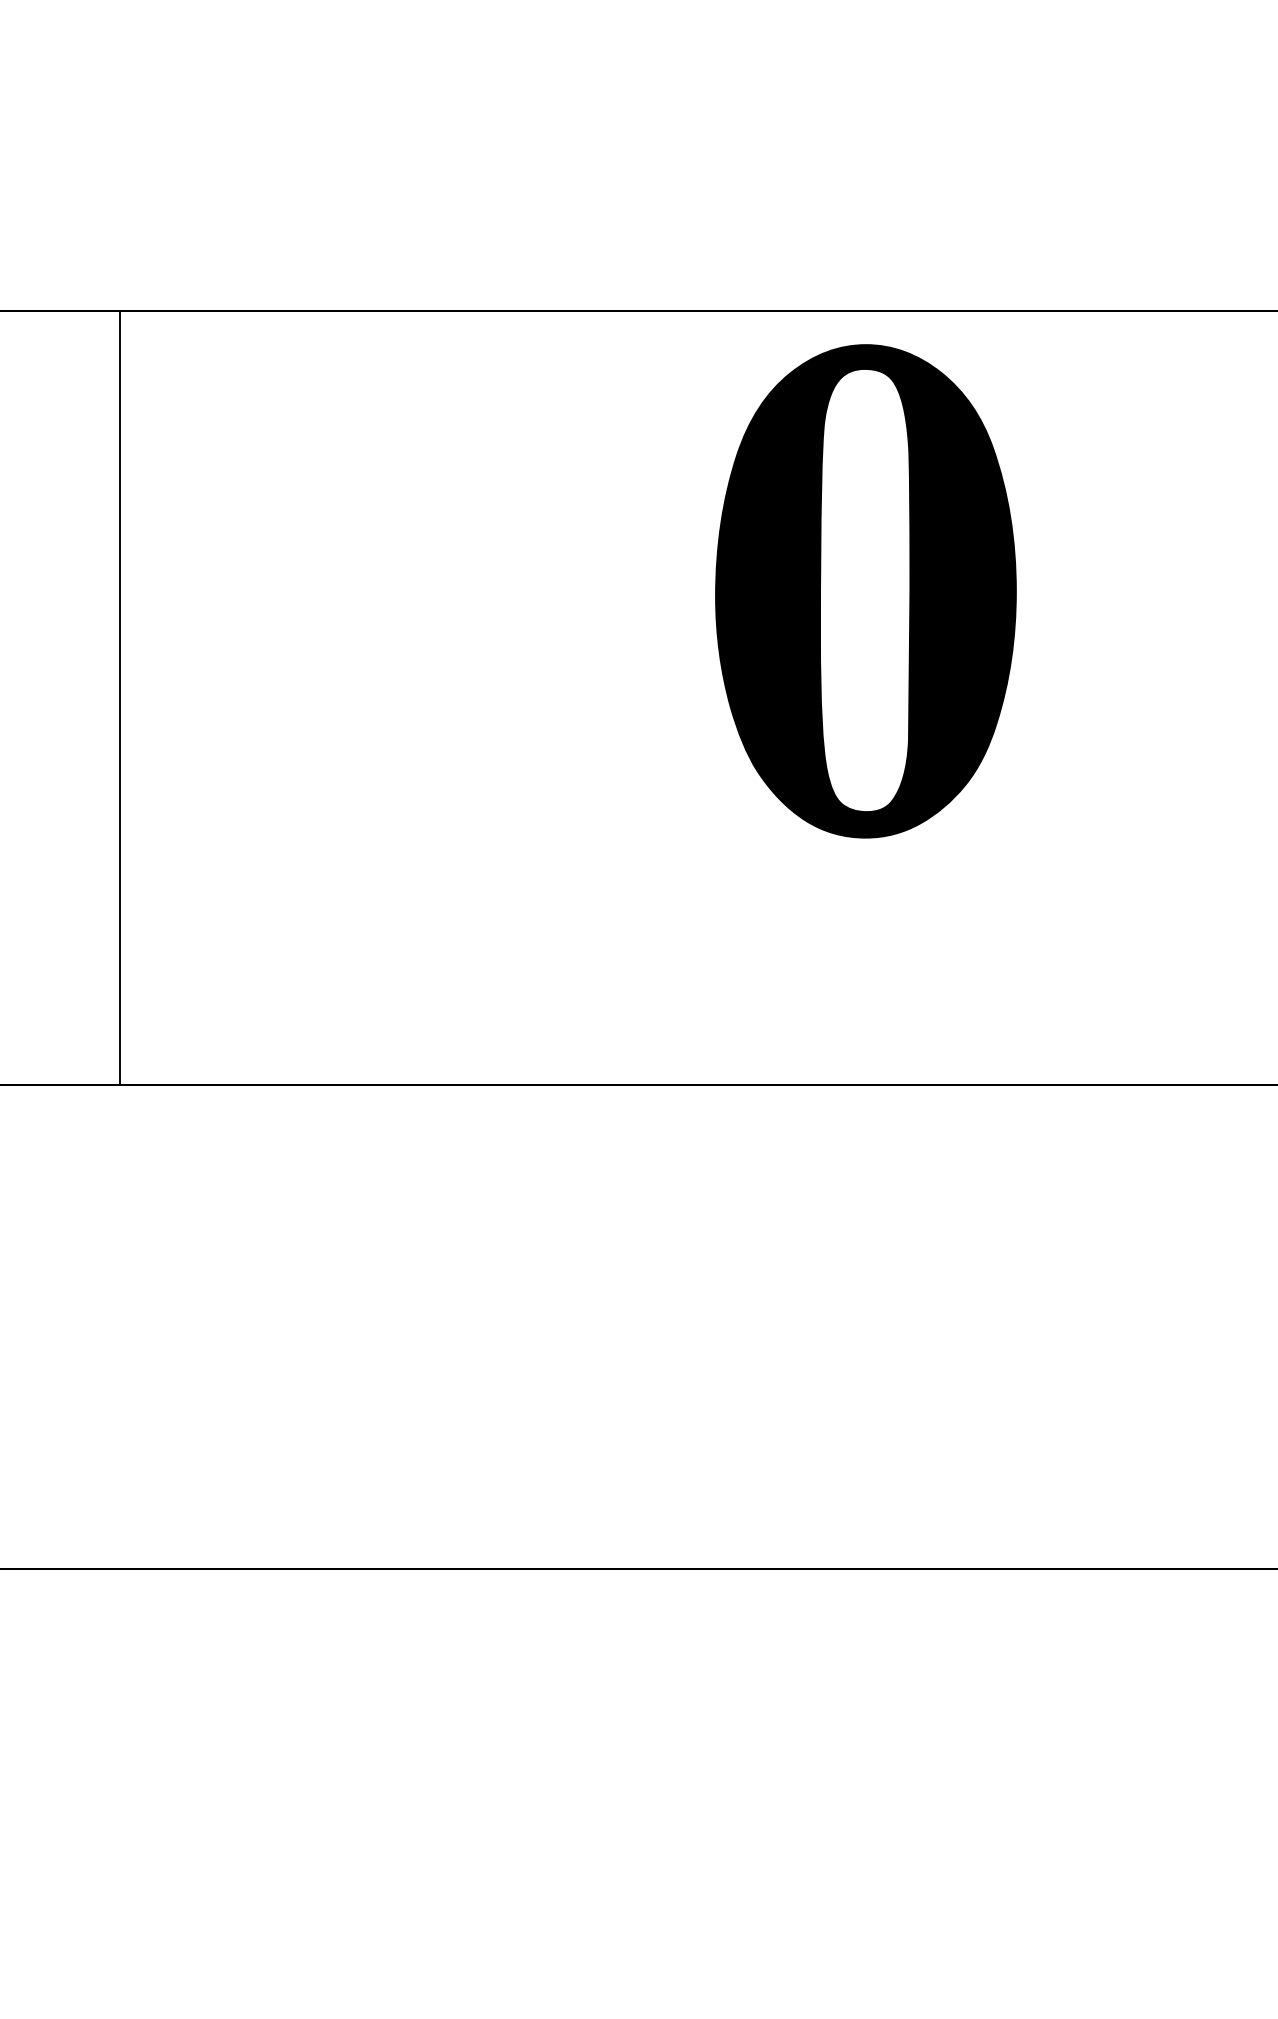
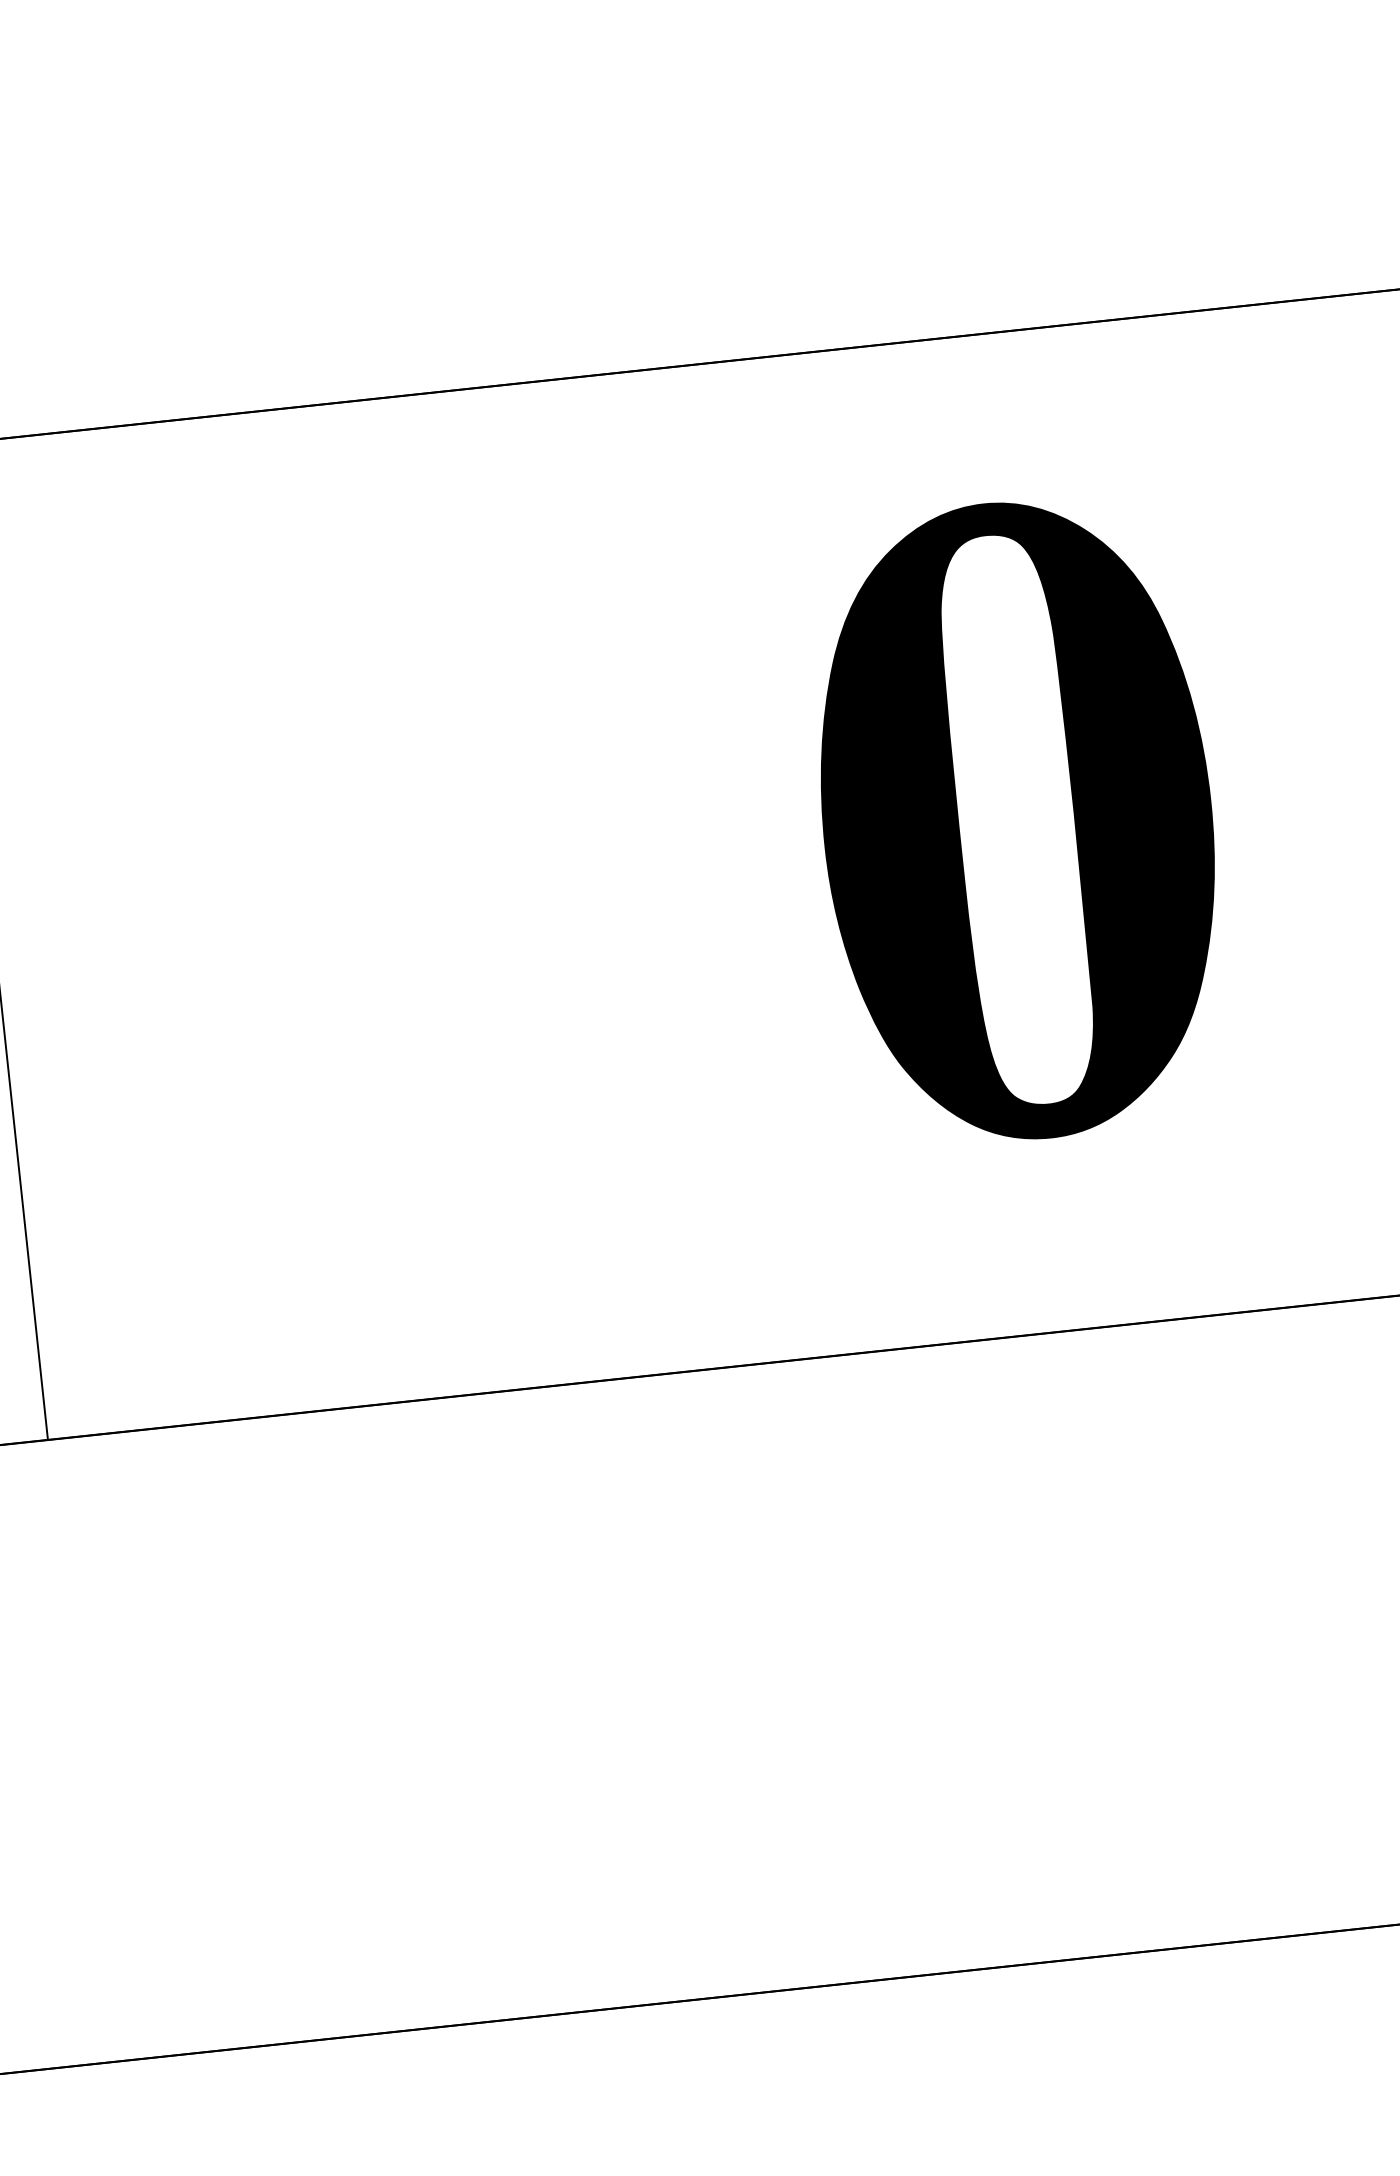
part: (865, 591) -> (1017, 821), moved

